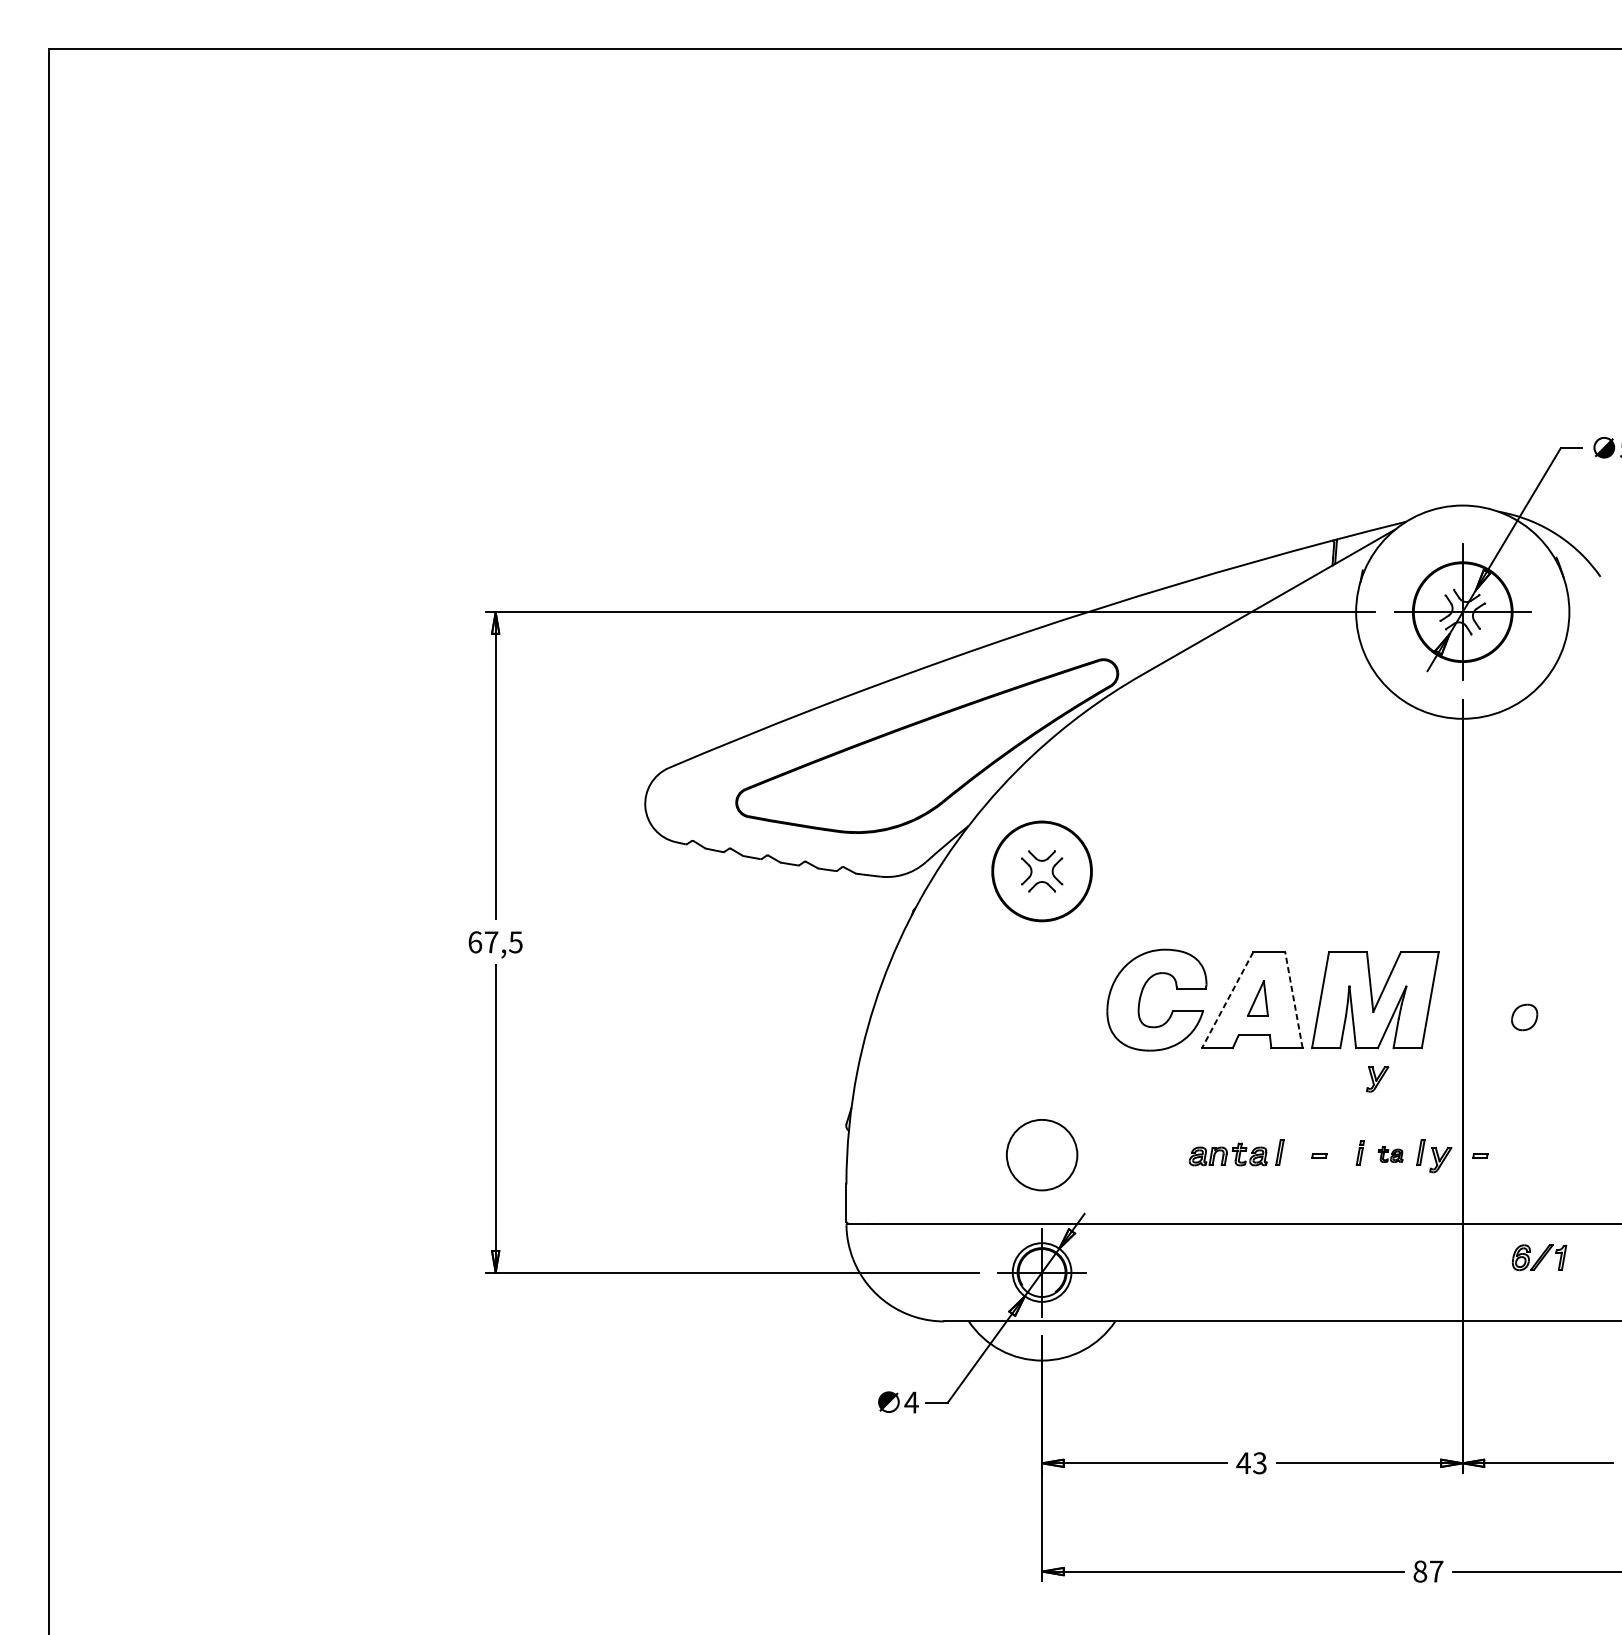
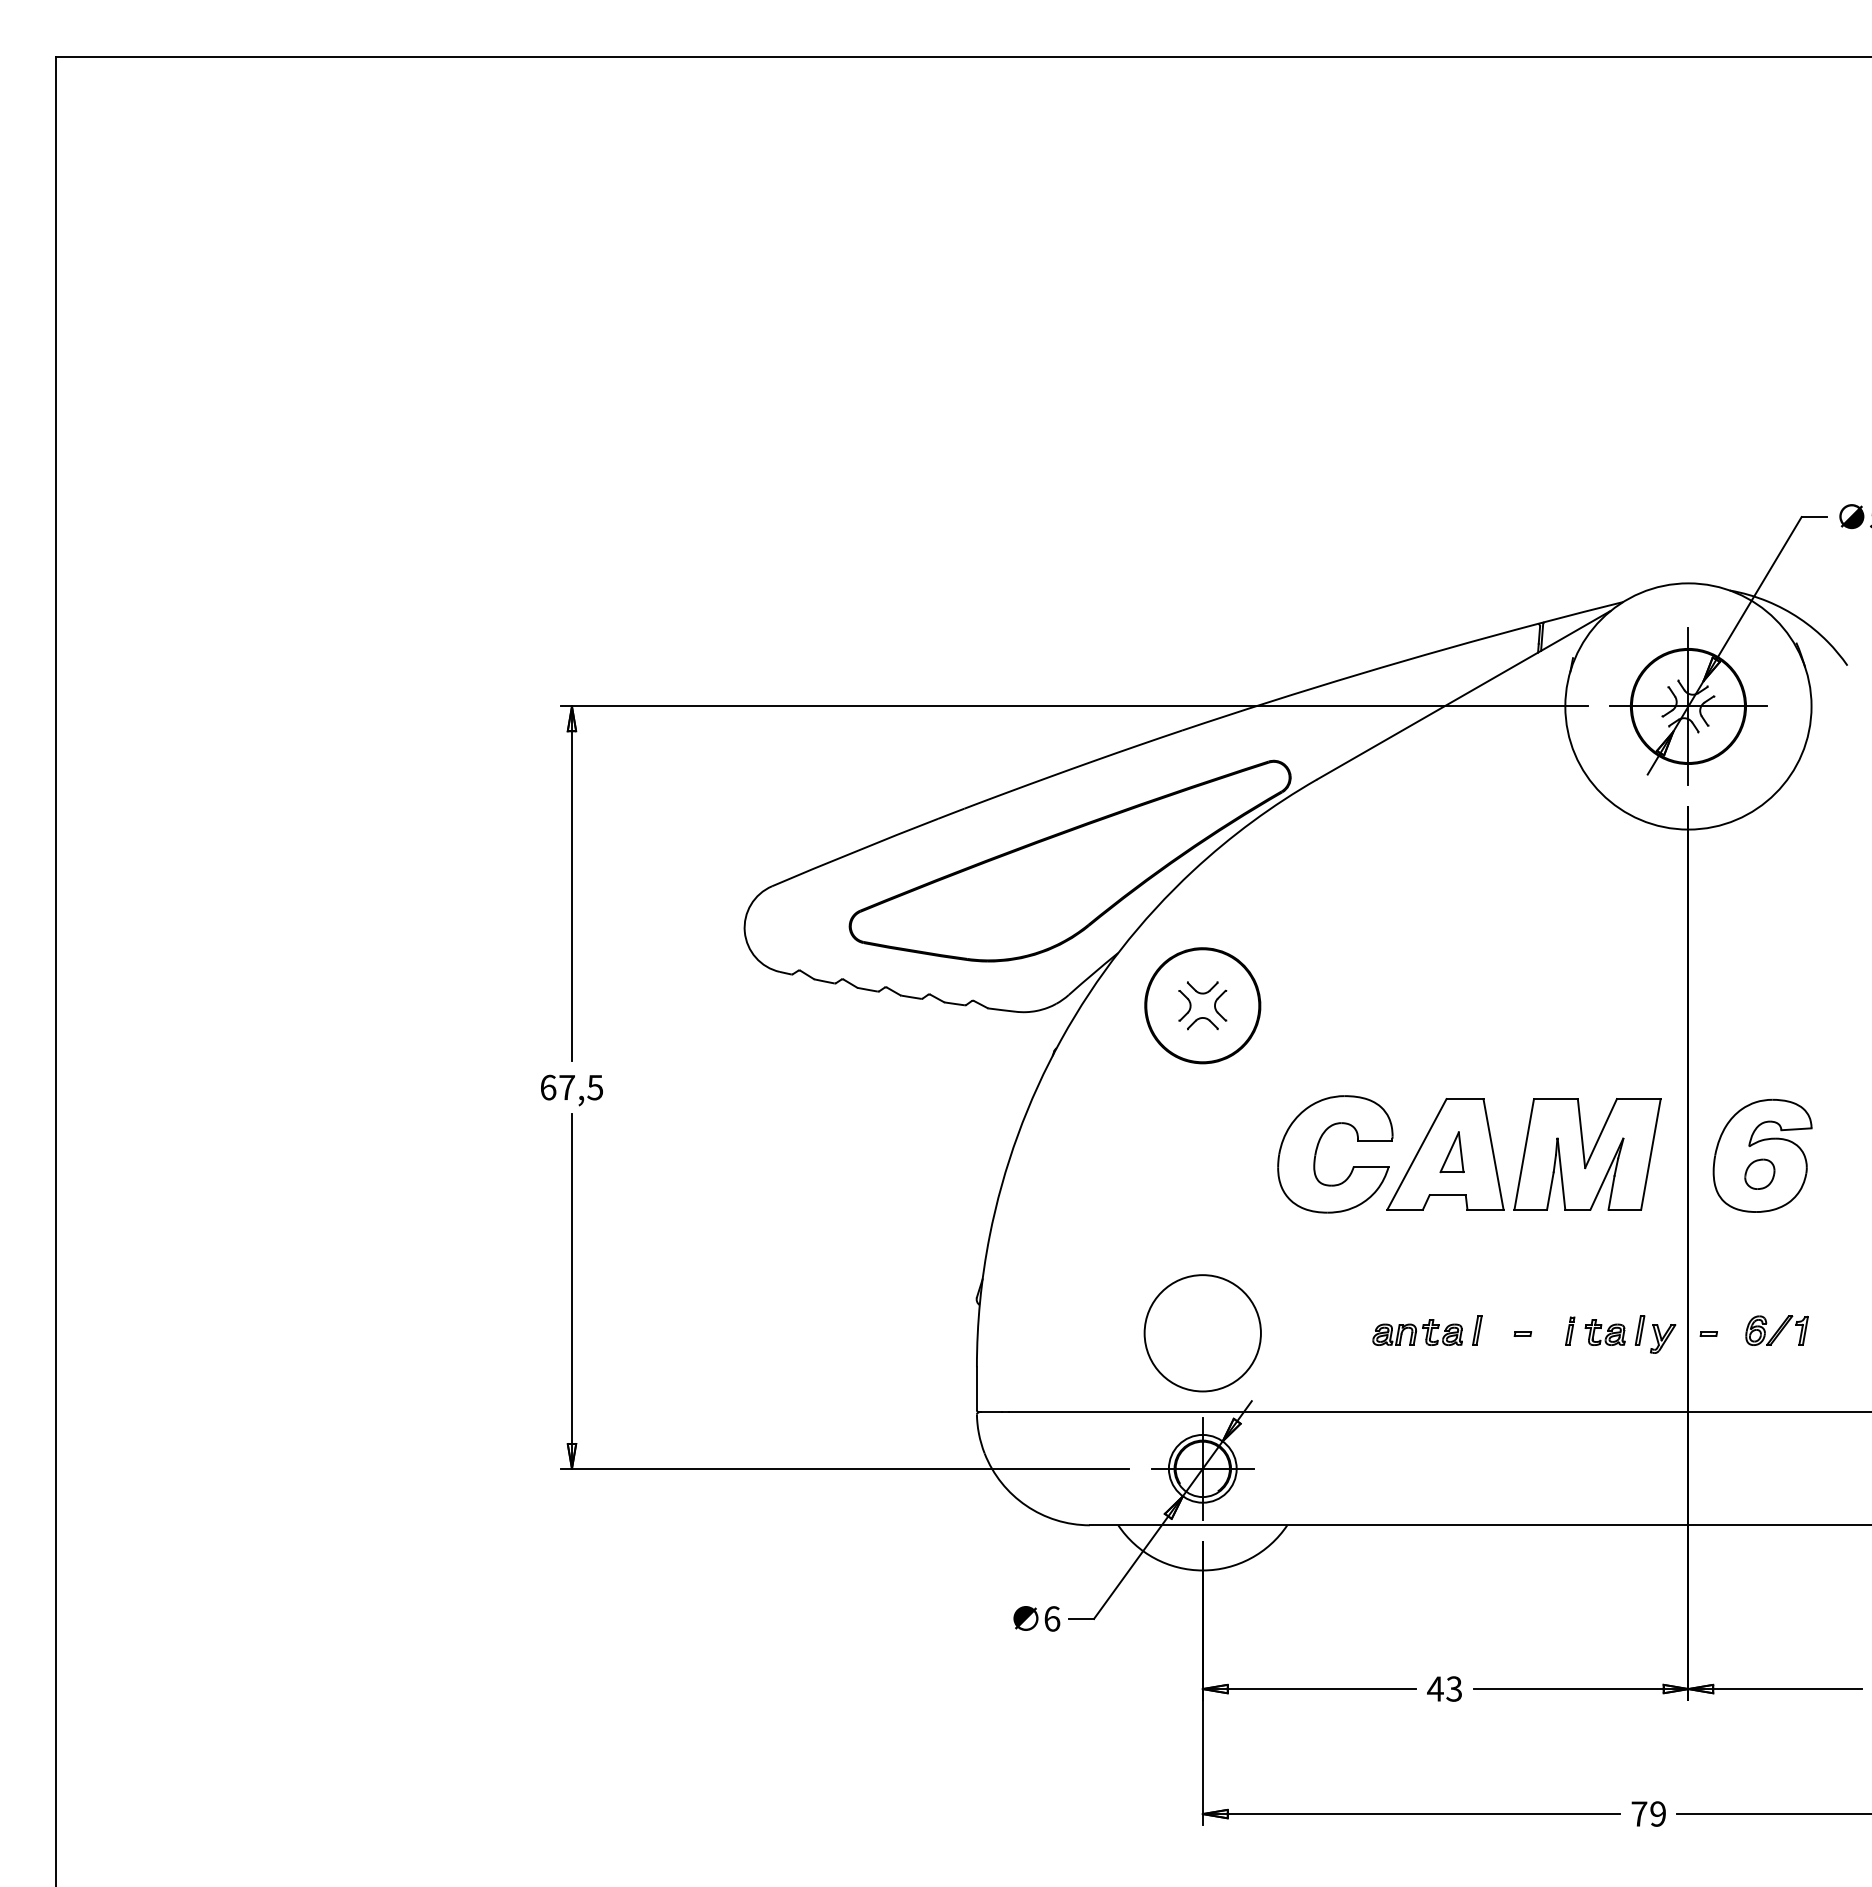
line: (1293, 999) -> (1493, 1153), dashed -> solid
line: (1227, 1000) -> (1416, 1154), dashed -> solid
part: (1526, 1001) -> (1762, 1155), added
part: (1377, 1079) -> (1590, 1245), removed
part: (1390, 1154) -> (1604, 1332), size x1.43
circle: (1041, 1155) -> (1202, 1333), size x1.43
part: (1539, 1257) -> (1776, 1330), moved
text: (911, 1402) -> (1051, 1618), 4 -> 6
text: (1428, 1571) -> (1648, 1813), 87 -> 79

